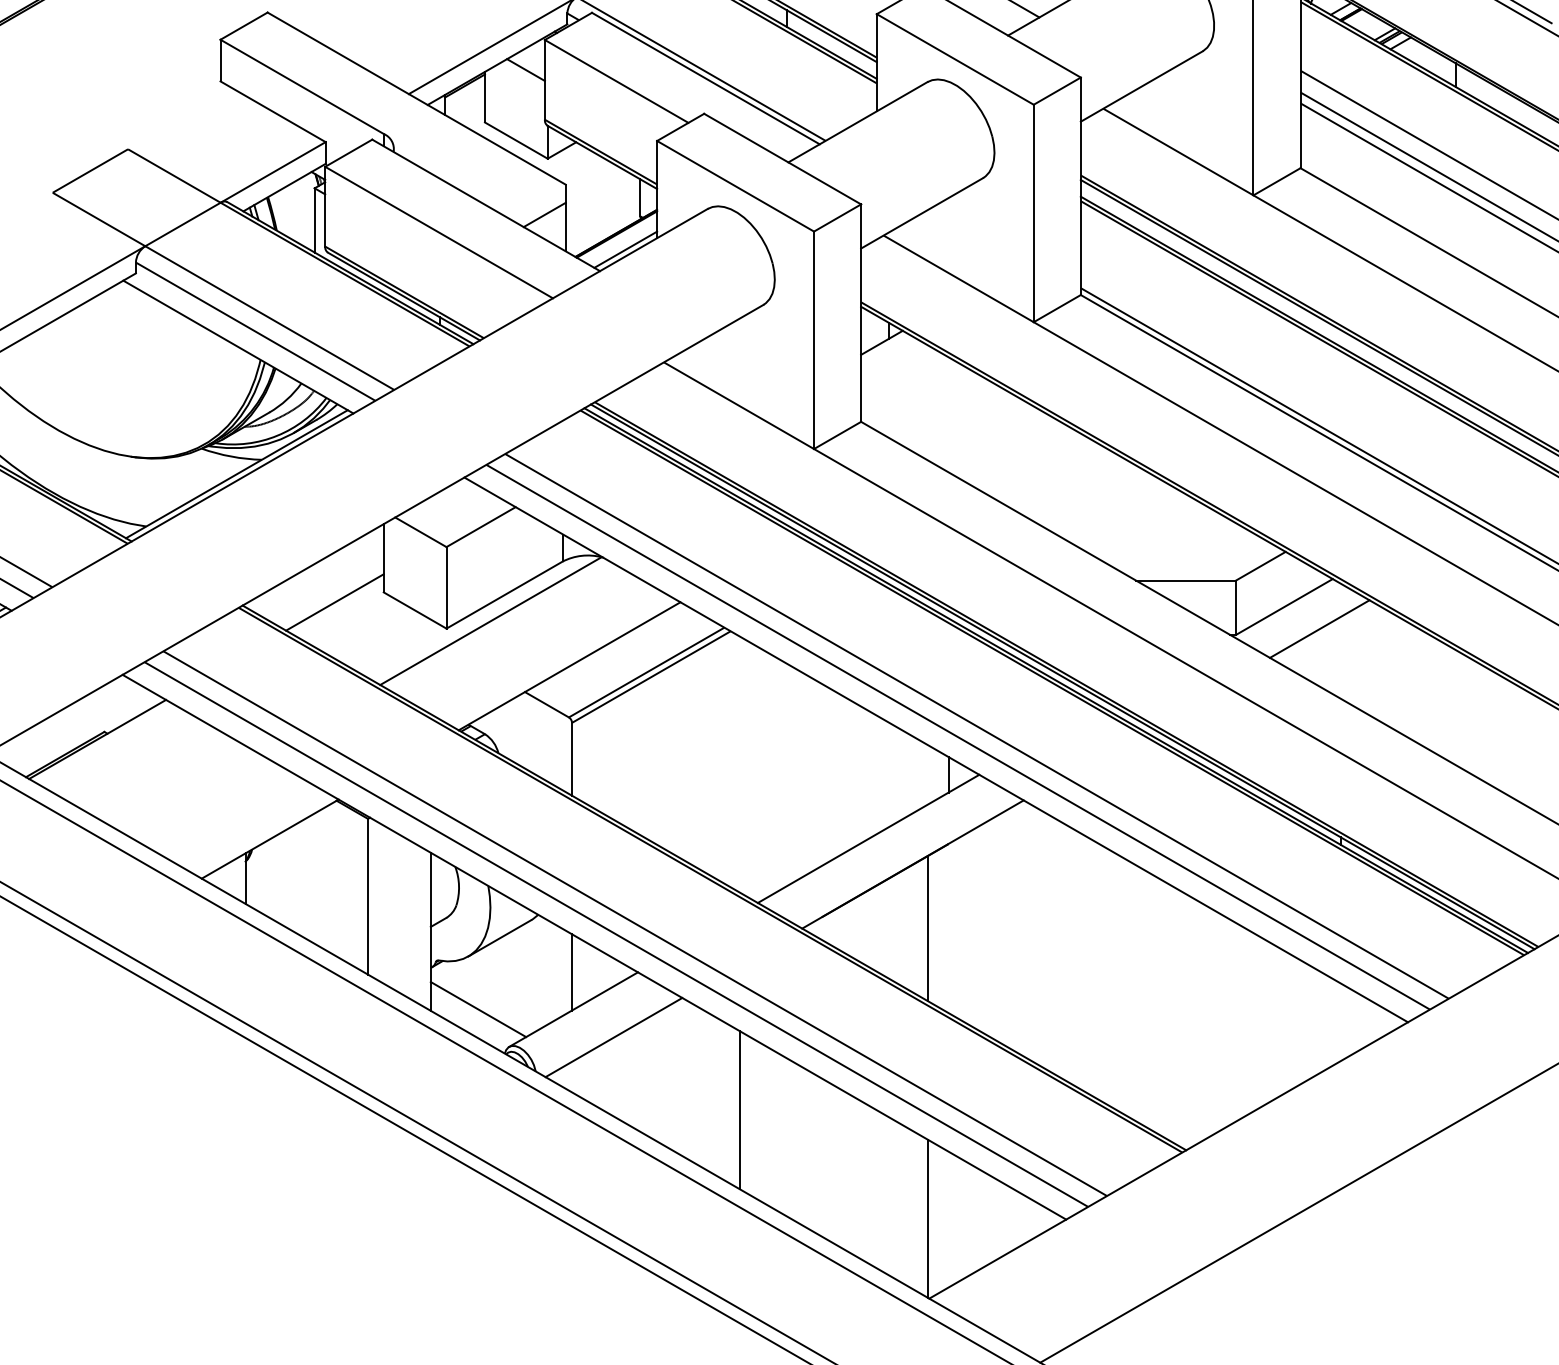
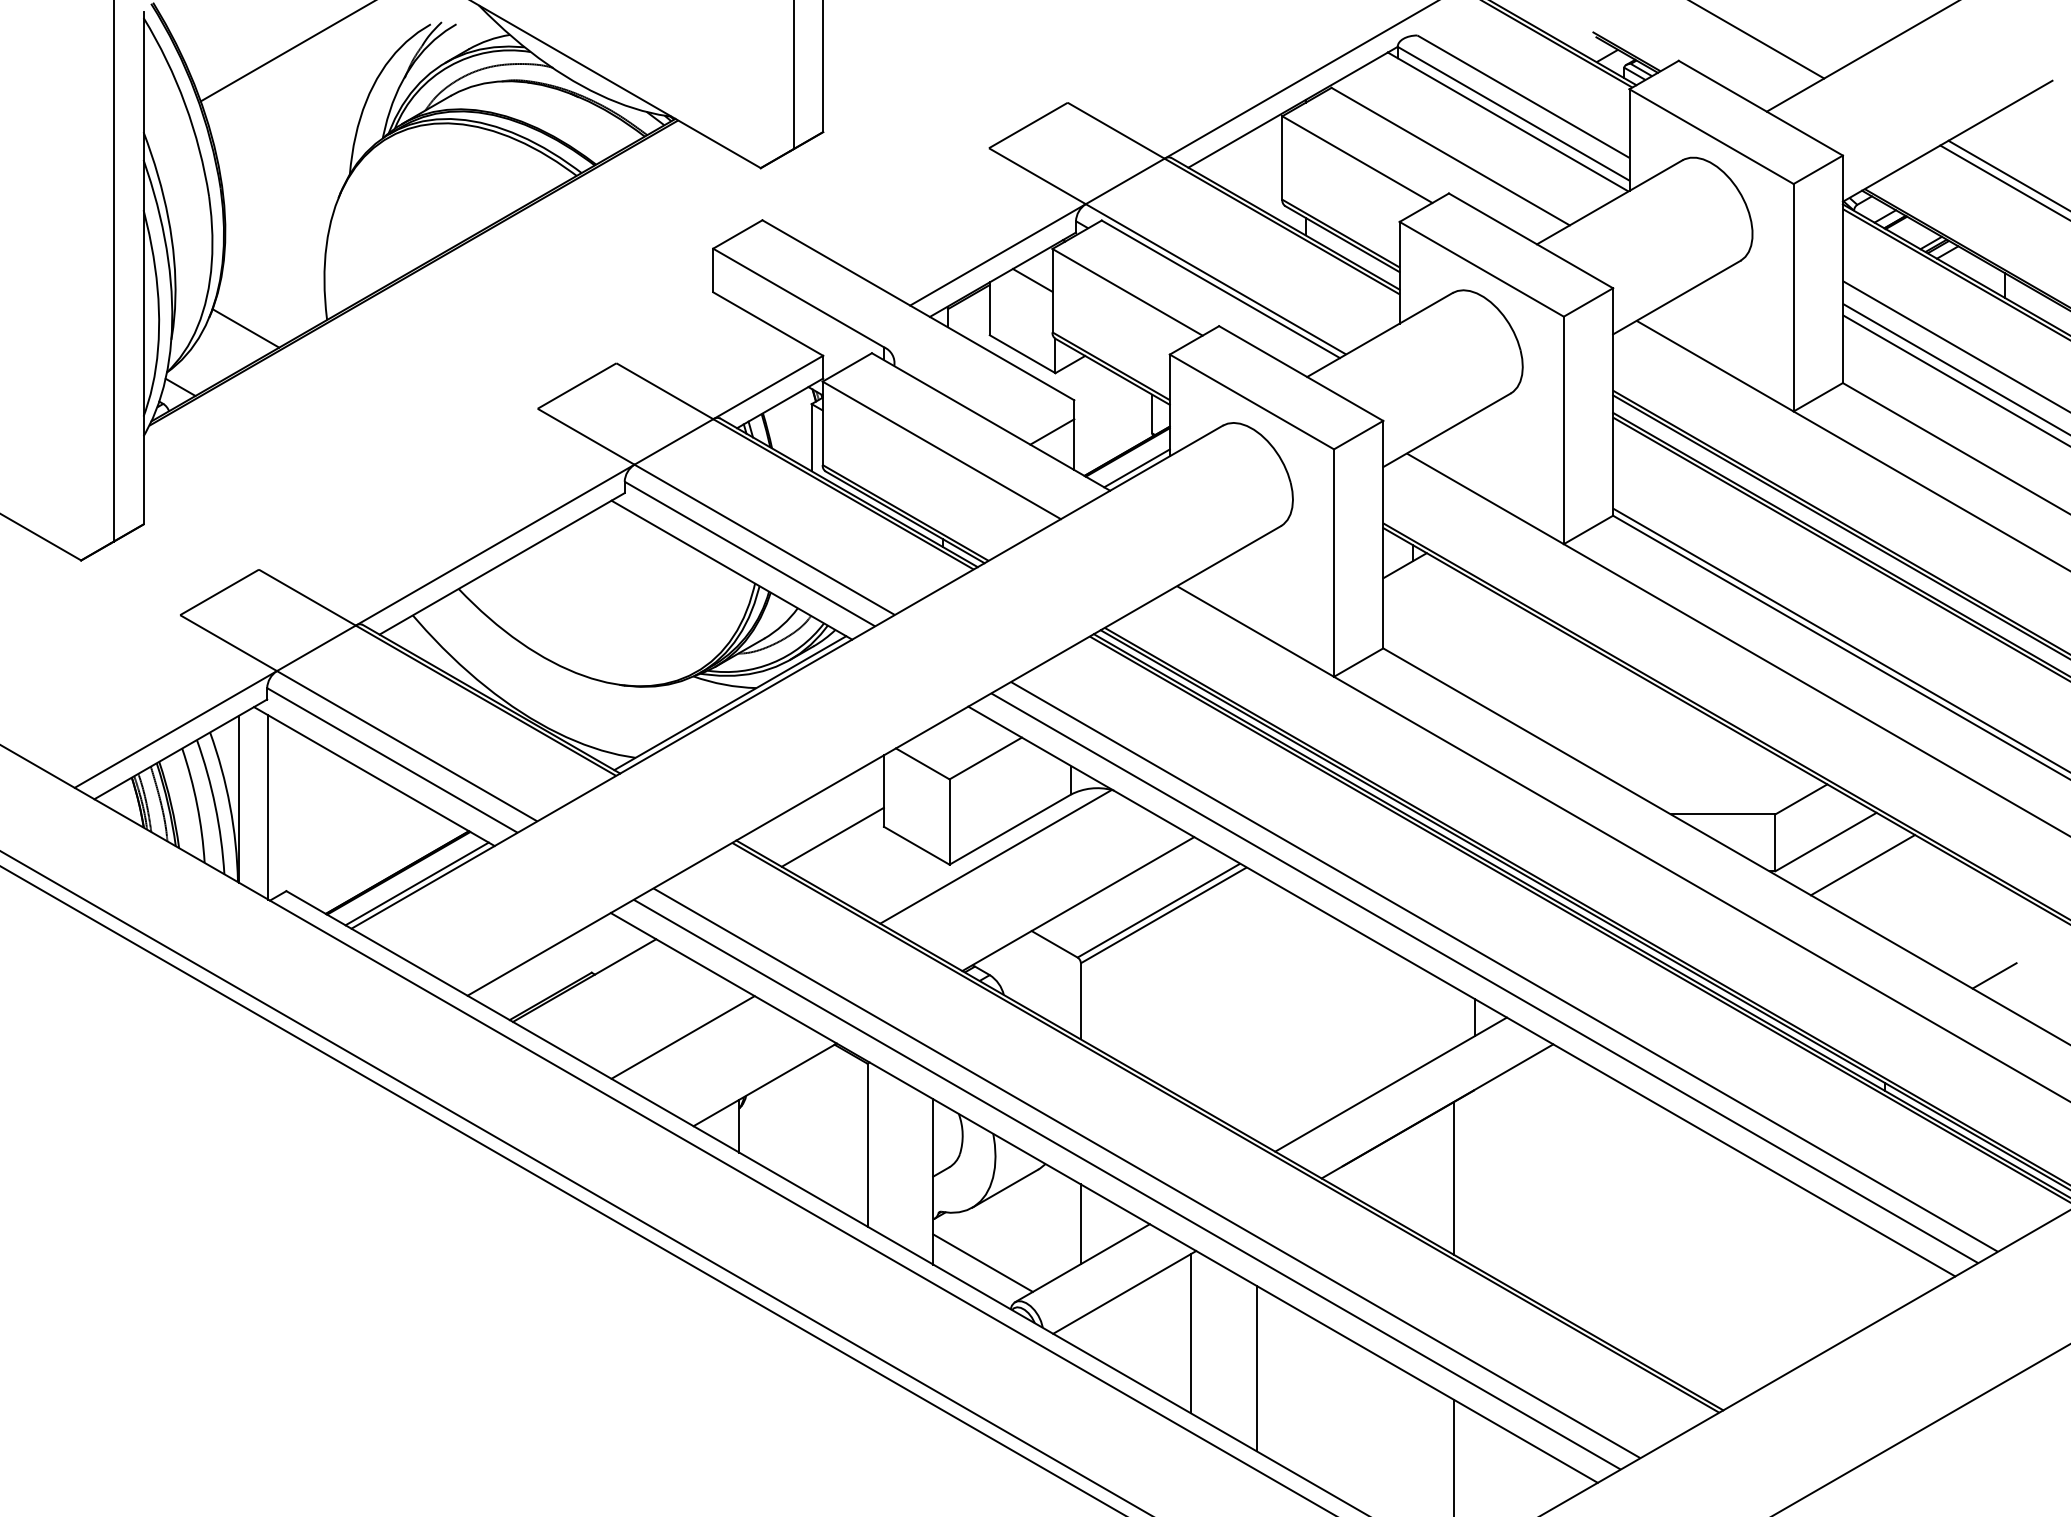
line: (1445, 734) -> (1994, 975), added
line: (191, 793) -> (682, 1037), added
line: (676, 1076) -> (1190, 1333), added

